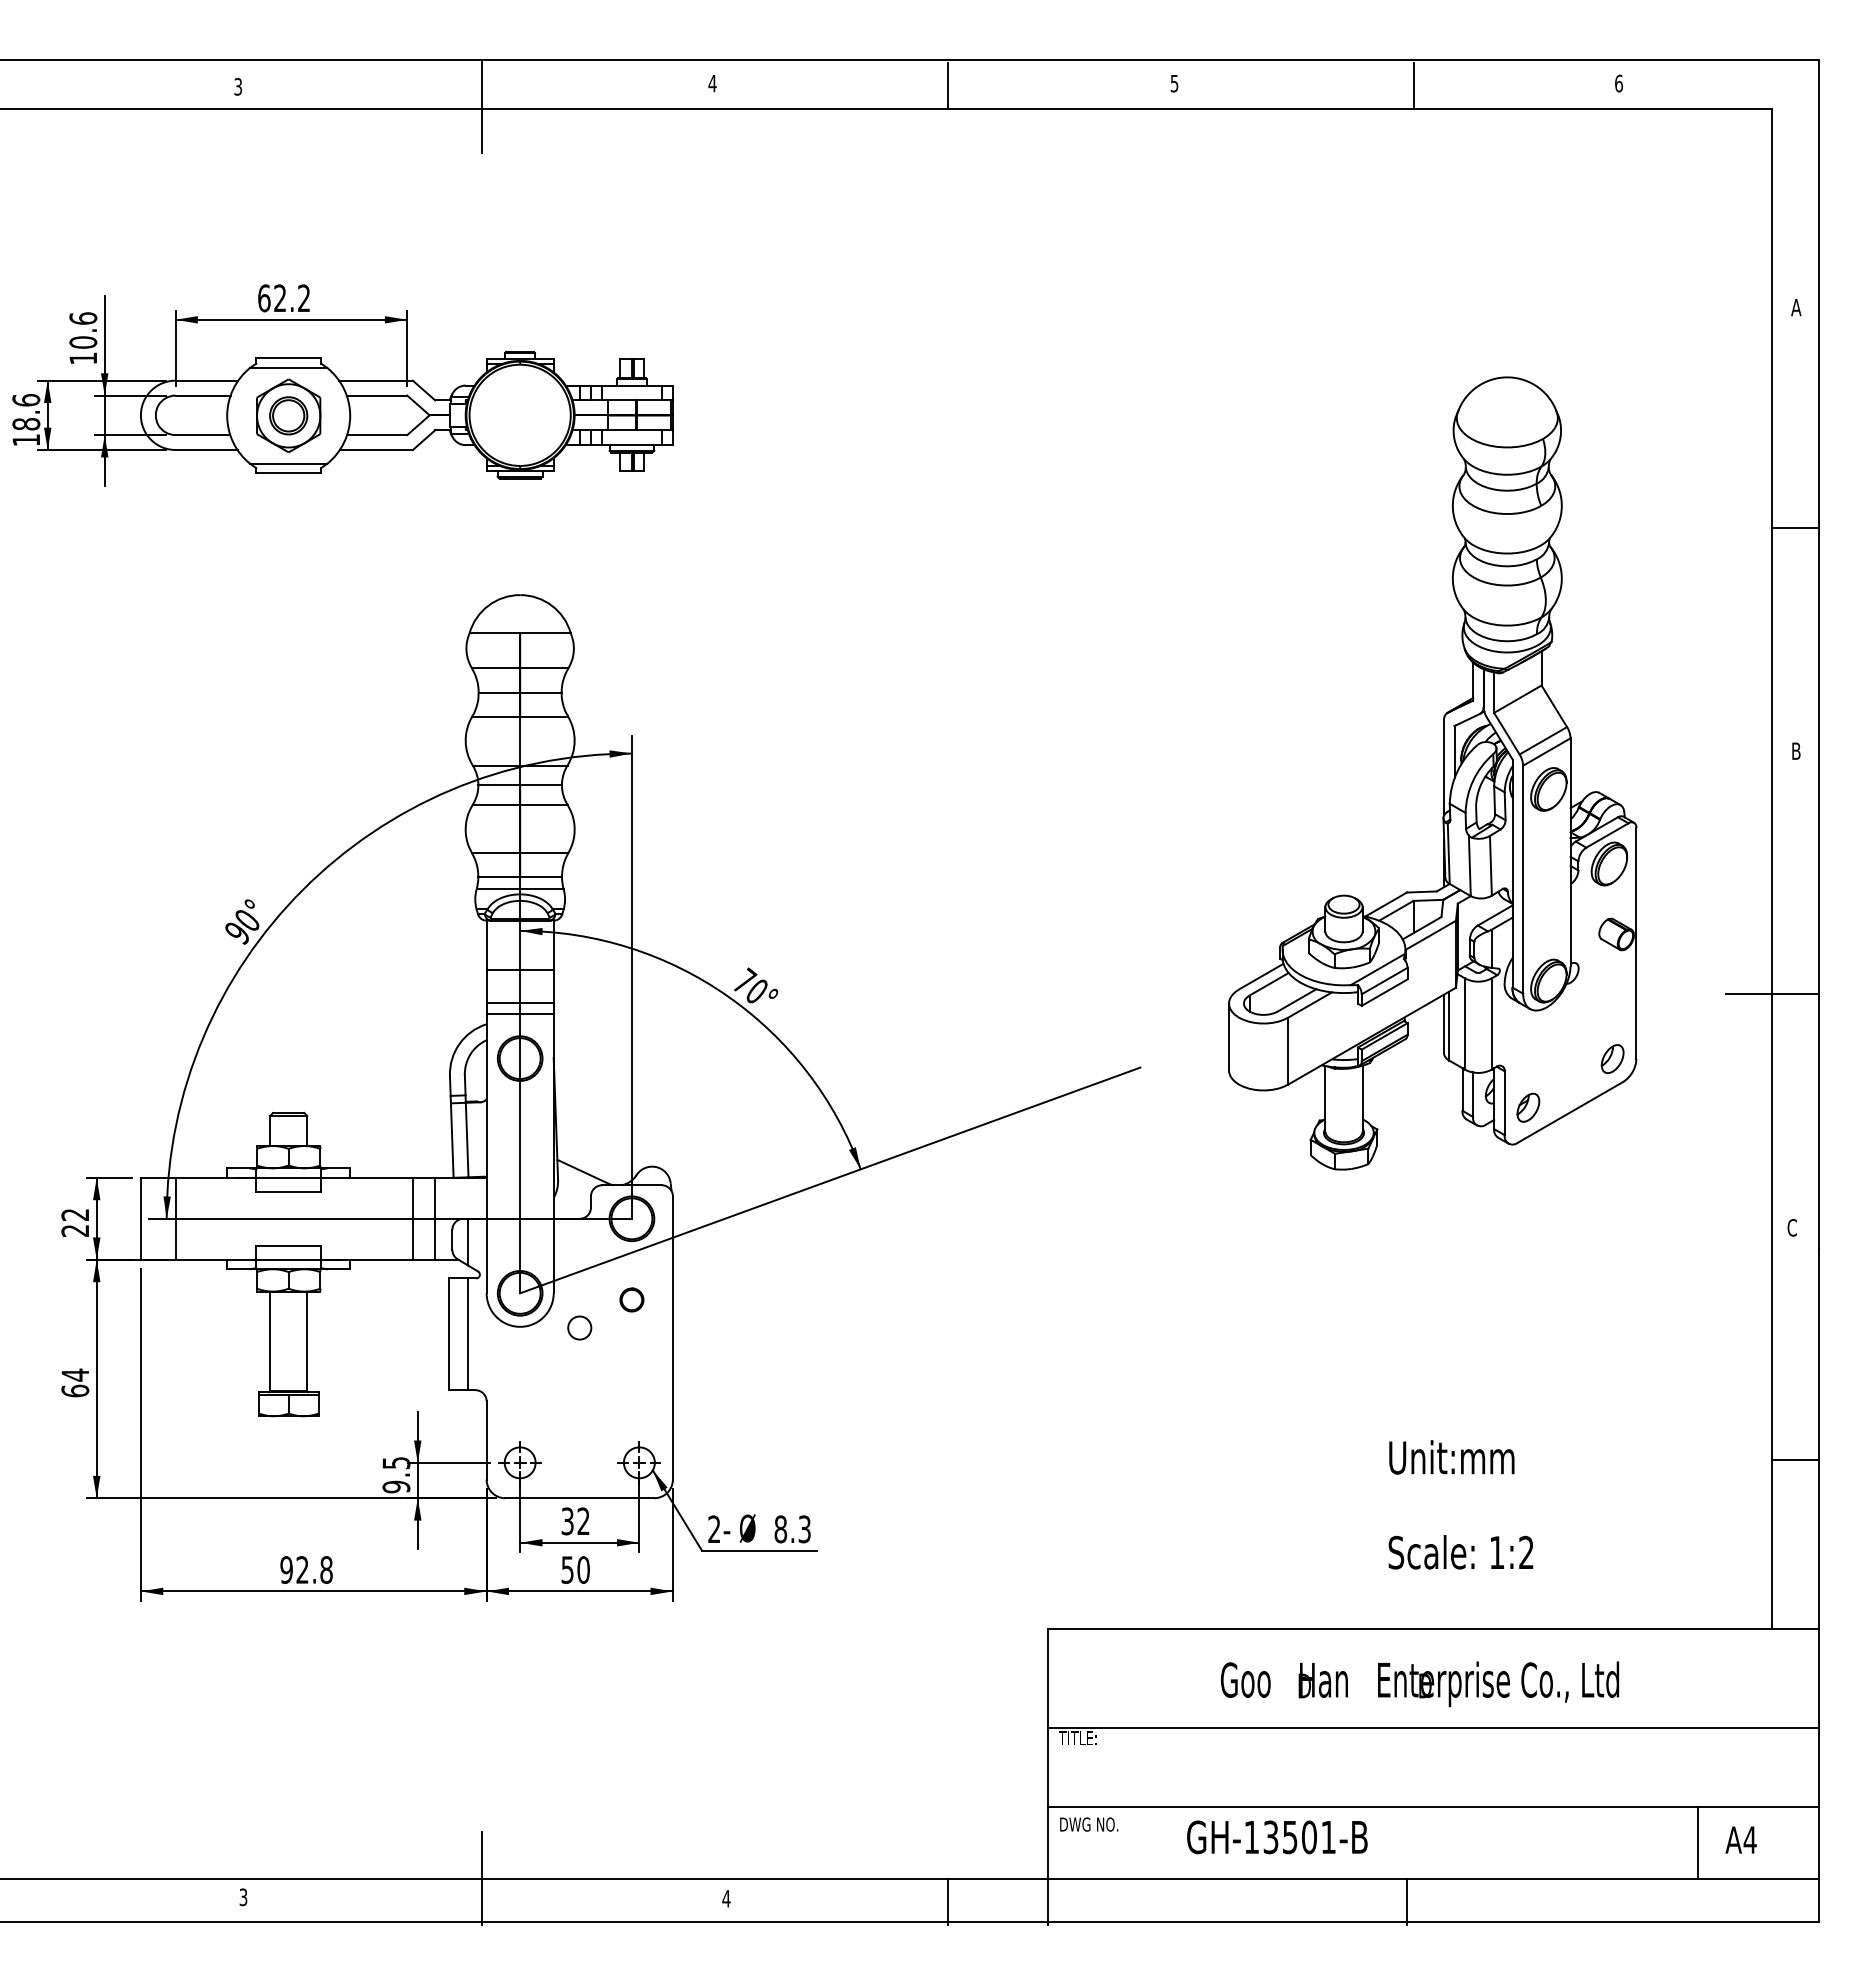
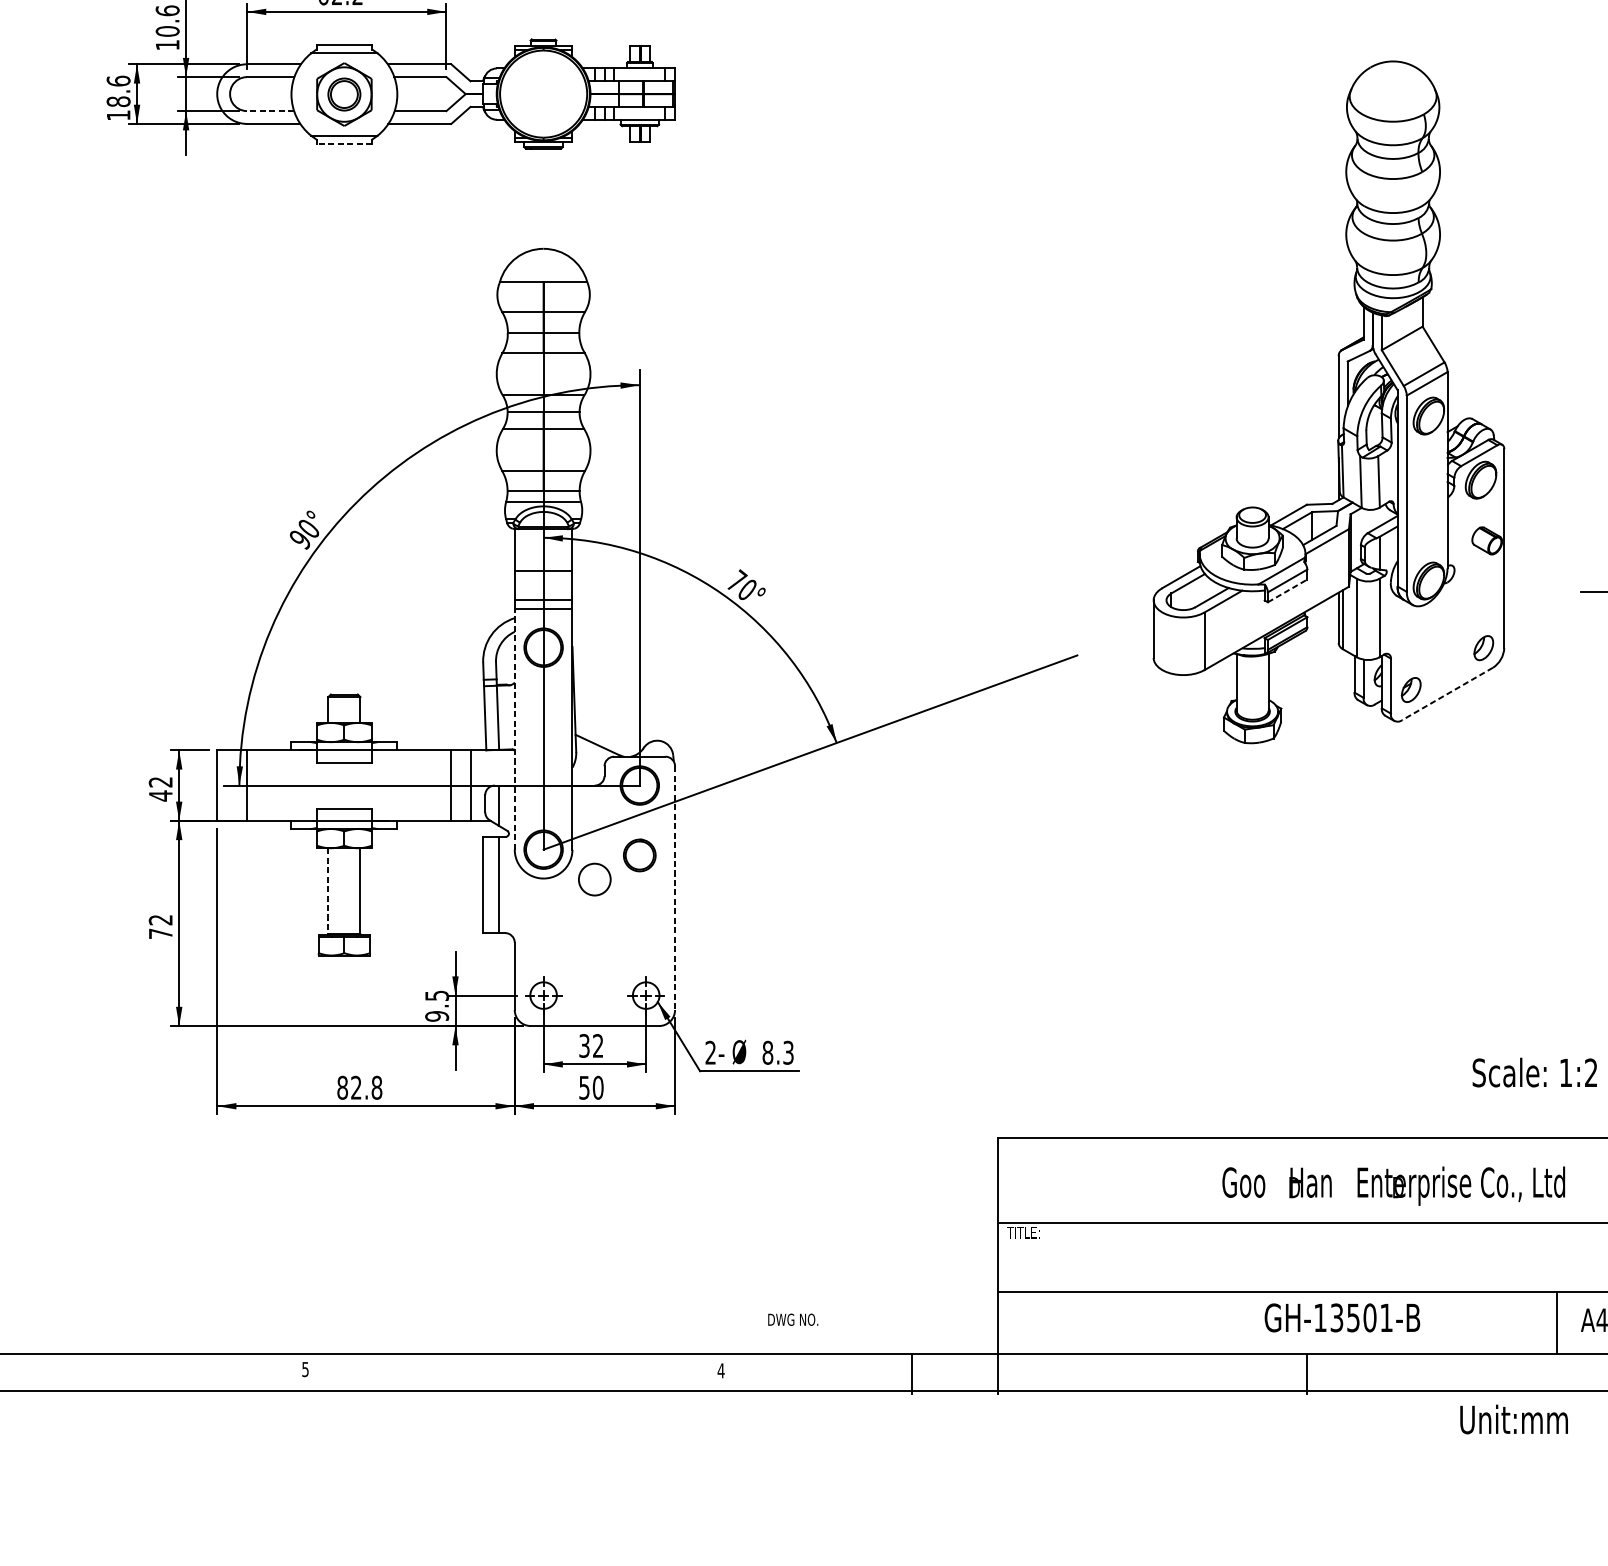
line: (202, 435) -> (270, 111), solid -> dashed
line: (288, 473) -> (344, 144), solid -> dashed
line: (1385, 992) -> (1288, 590), solid -> dashed
line: (1570, 1112) -> (1447, 694), solid -> dashed
line: (486, 1153) -> (514, 729), solid -> dashed
text: (74, 1230) -> (160, 795), 22 -> 42
part: (631, 1299) -> (639, 855), size x1.6
circle: (579, 1327) -> (594, 879), size x1.6
line: (672, 1338) -> (674, 888), solid -> dashed
line: (270, 1341) -> (328, 891), solid -> dashed
text: (75, 1382) -> (160, 926), 64 -> 72
text: (1451, 1457) -> (1513, 1419), moved
text: (1460, 1552) -> (1534, 1072), moved
text: (286, 1569) -> (342, 1087), 92.8 -> 82.8
text: (1420, 1684) -> (1394, 1186), moved
text: (1089, 1824) -> (793, 1319), moved
text: (1277, 1837) -> (1342, 1318), moved
line: (482, 1878) -> (511, 1353), removed
text: (243, 1896) -> (305, 1368), 3 -> 5

